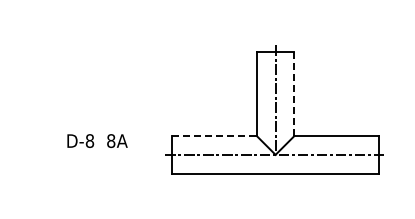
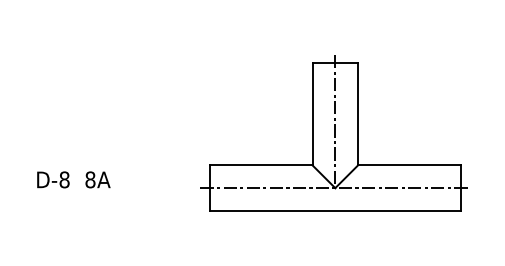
line: (294, 94) -> (358, 114), dashed -> solid
line: (215, 136) -> (262, 165), dashed -> solid
text: (97, 140) -> (73, 179), moved

